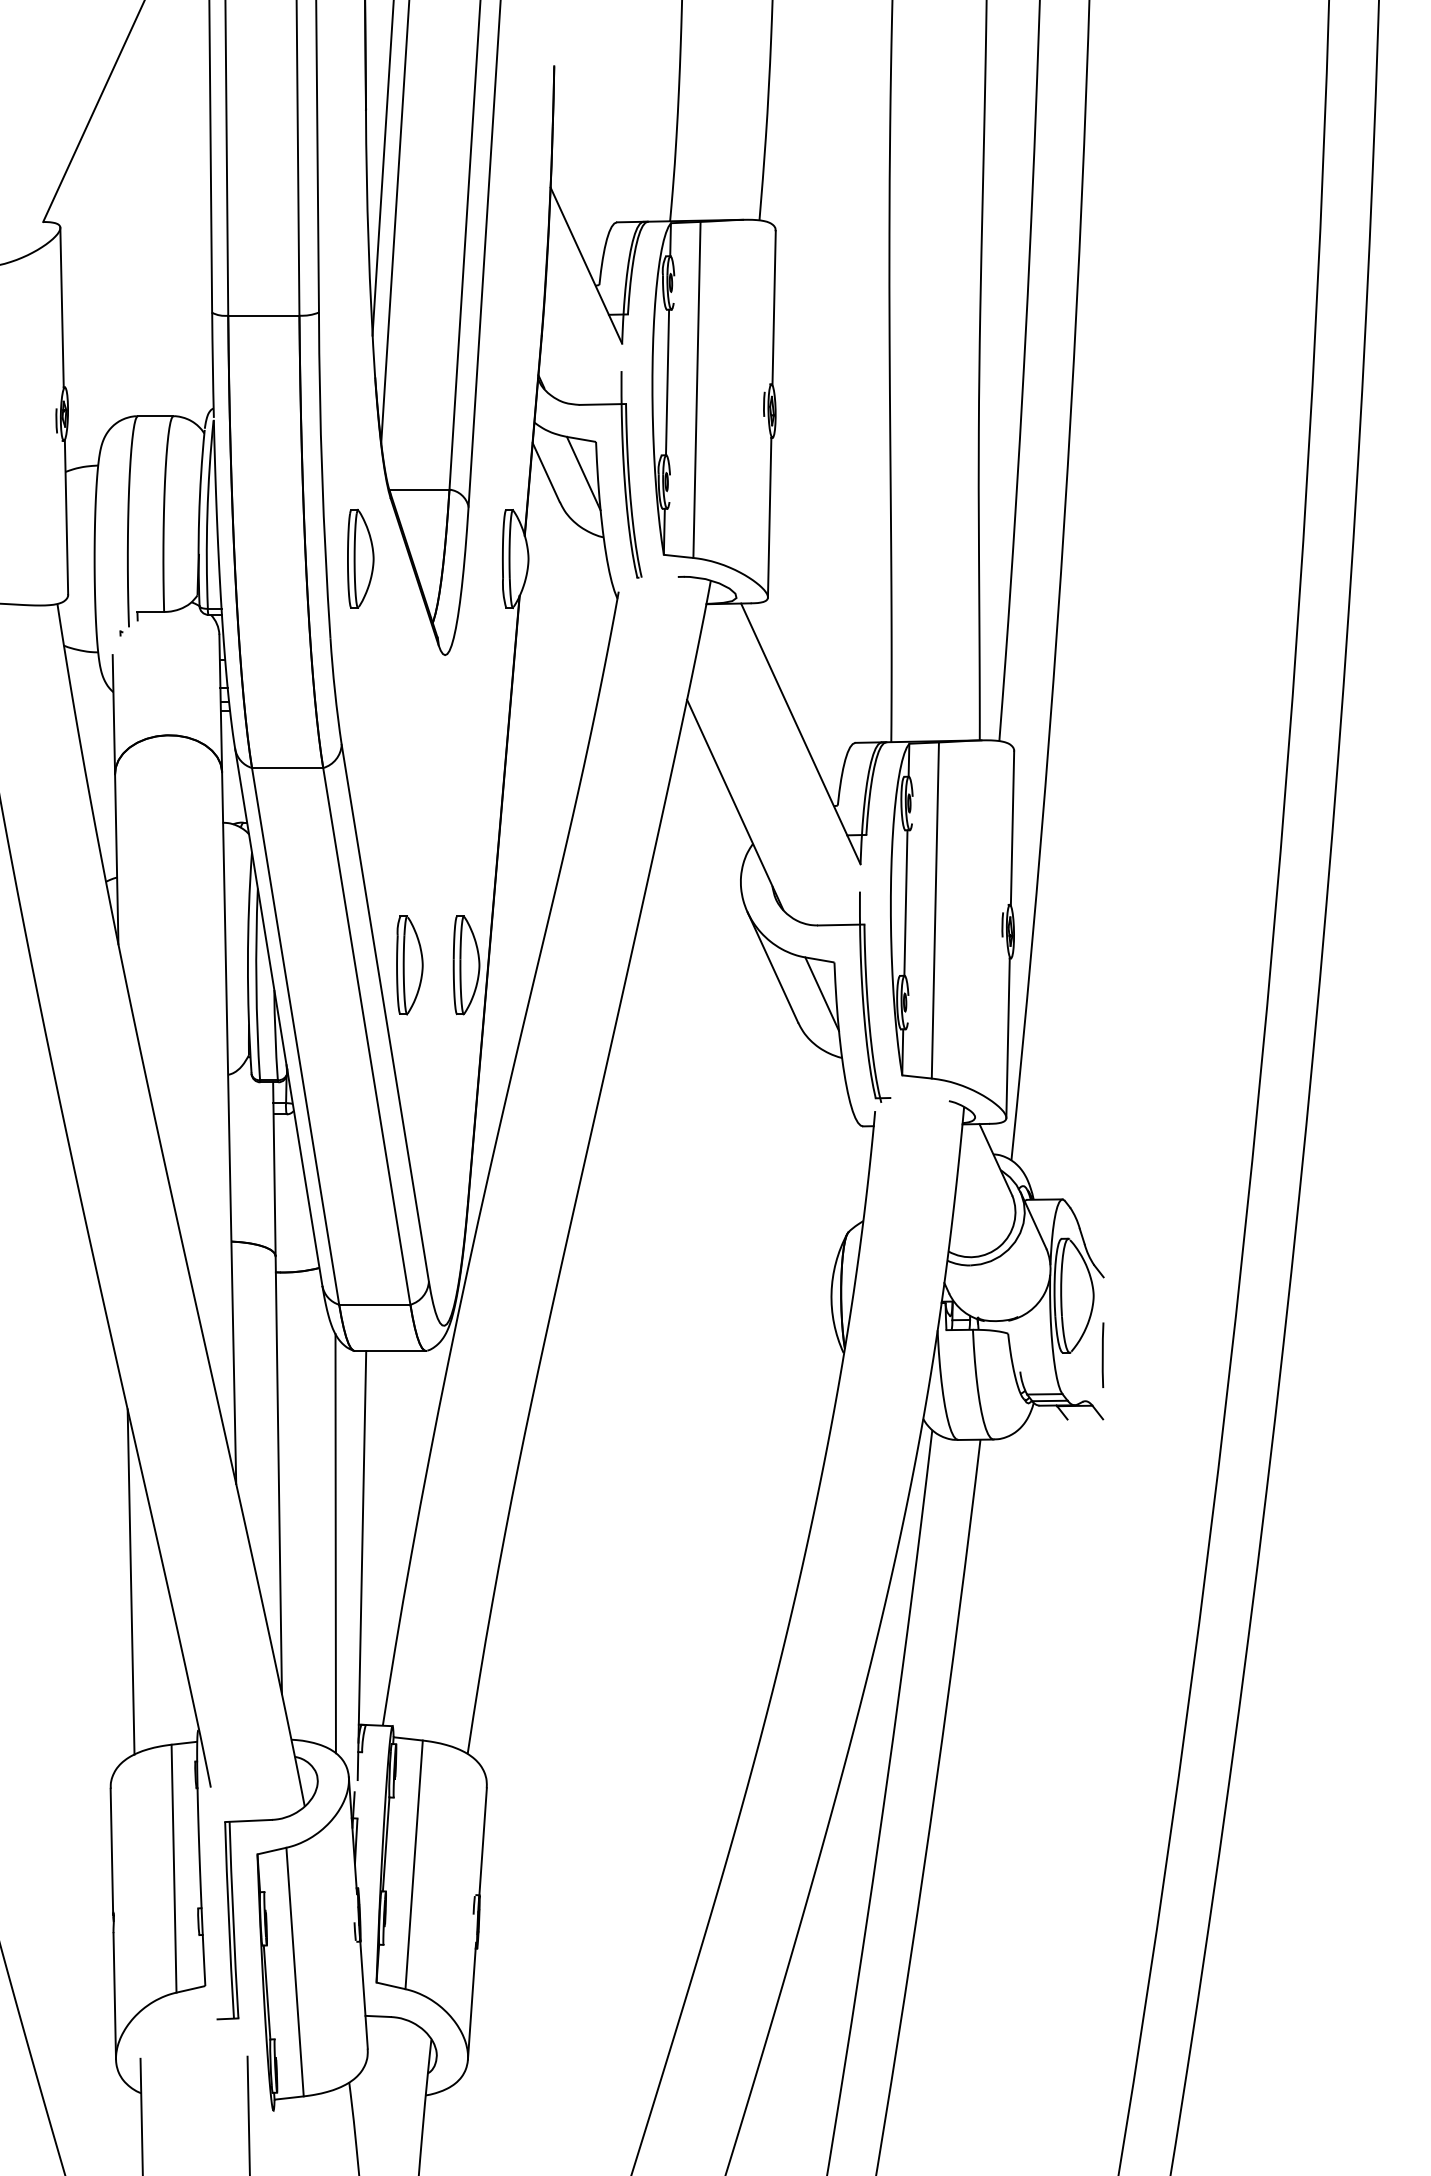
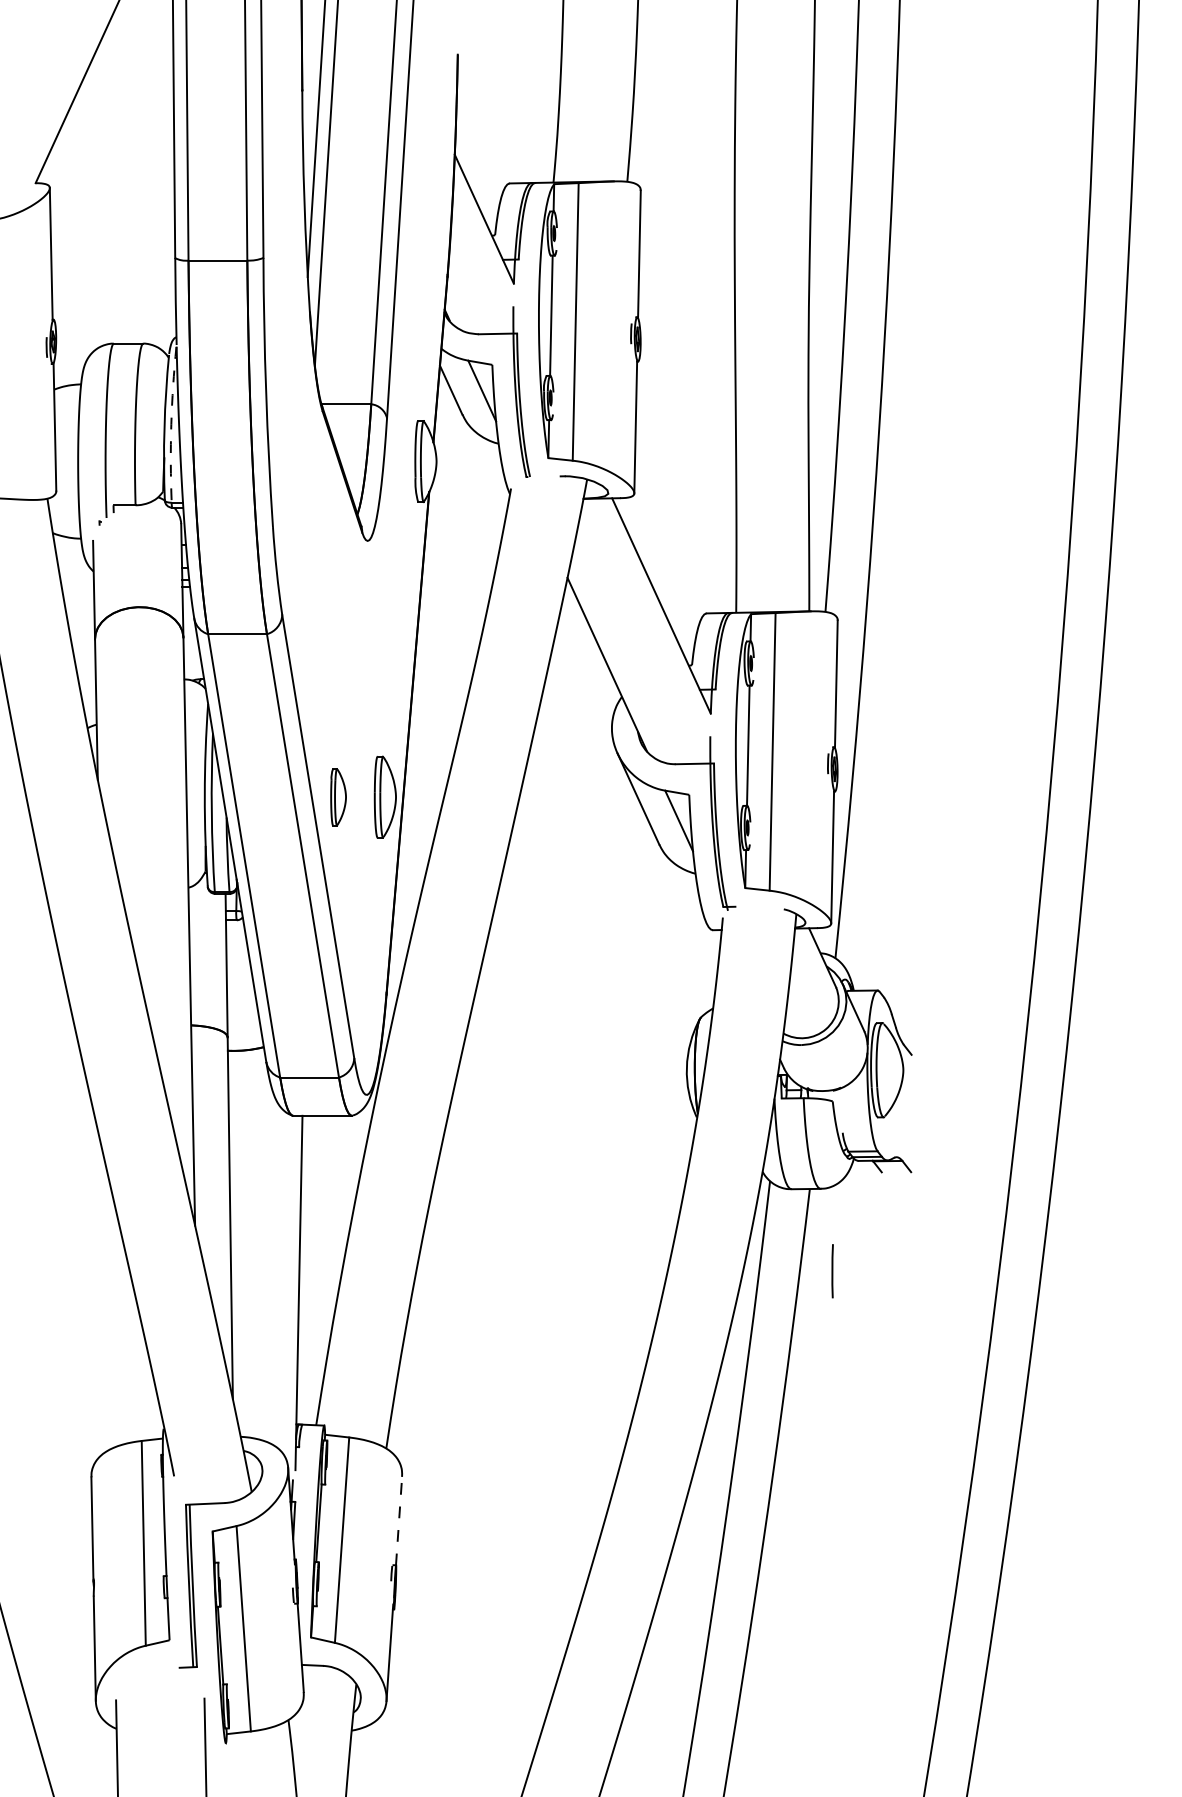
arc: (207, 514) -> (171, 424), solid -> dashed
part: (360, 558) -> (297, 461), removed
part: (409, 965) -> (338, 797), size x0.7
line: (1102, 1354) -> (832, 1270), moved
line: (335, 1543) -> (277, 1274), removed
line: (130, 1581) -> (107, 1306), removed
line: (483, 1841) -> (399, 1520), solid -> dashed

